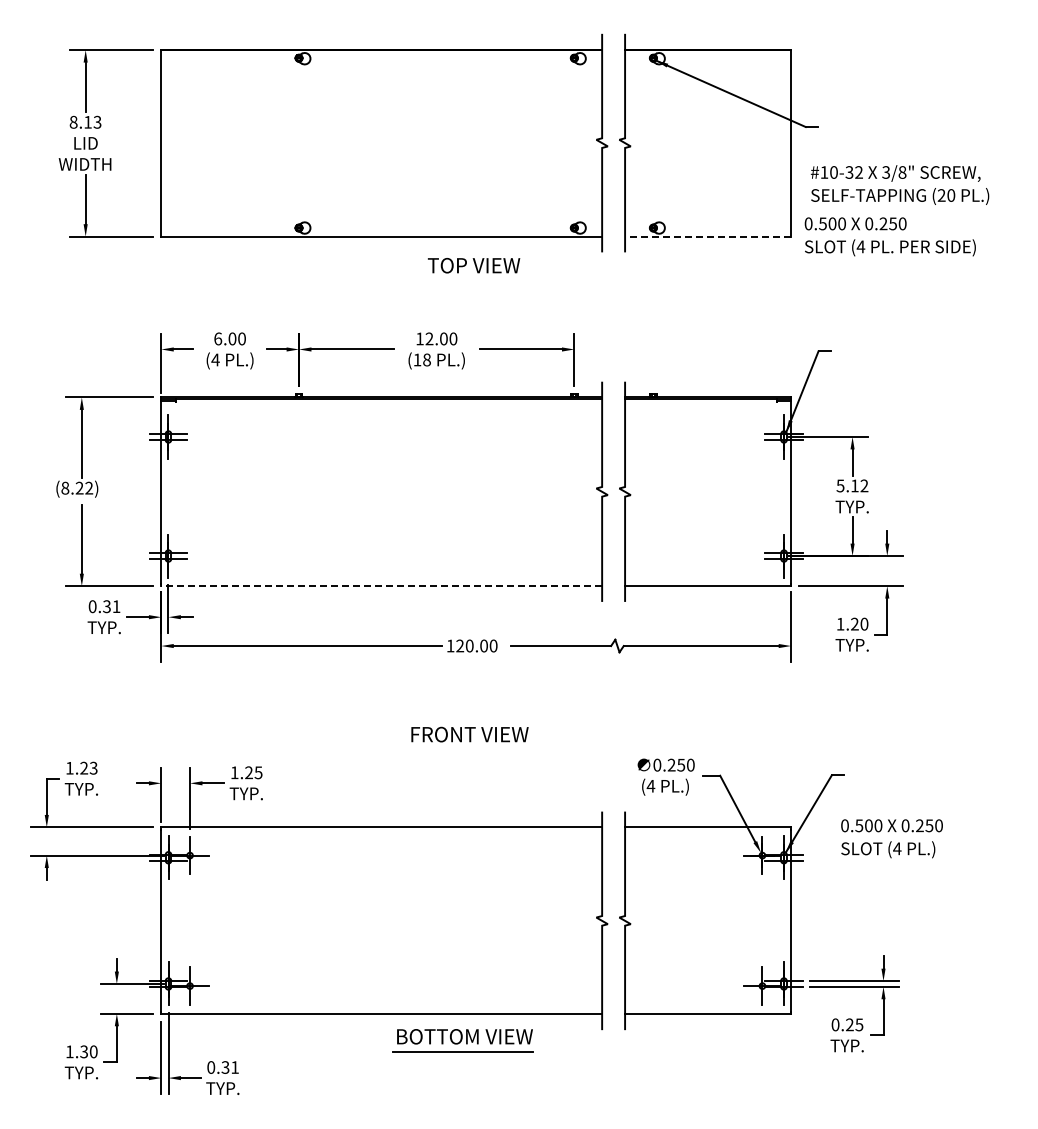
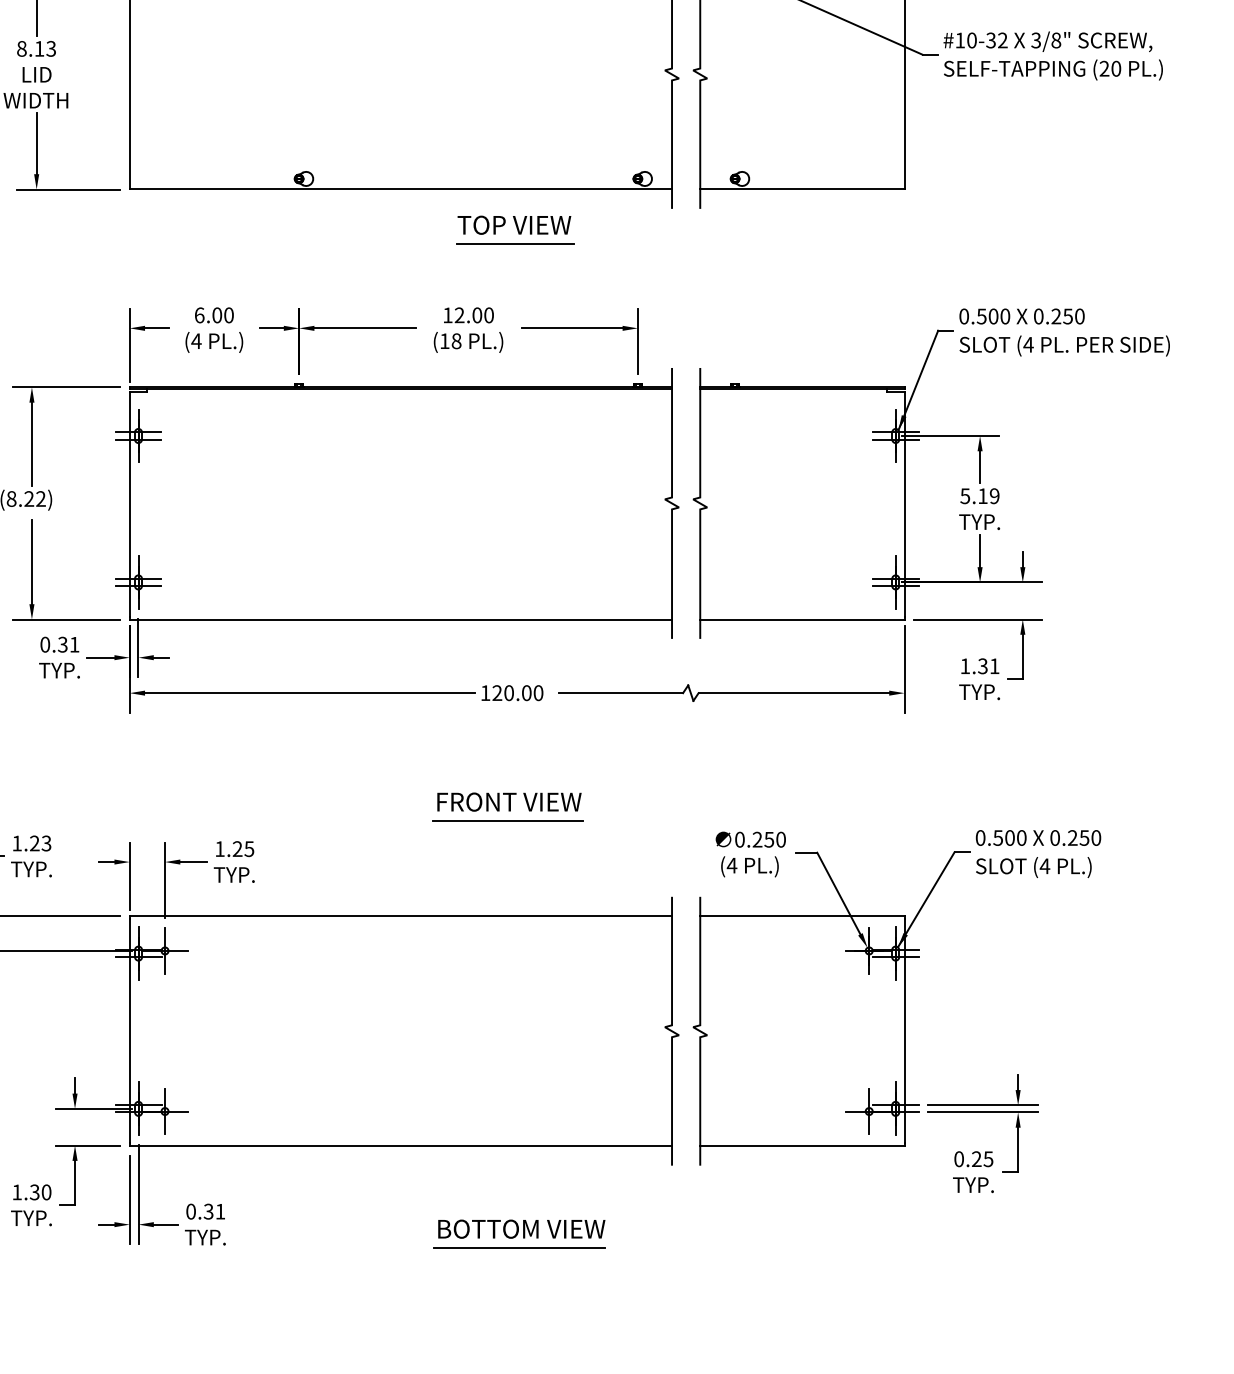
text: (899, 184) -> (1052, 55), moved
line: (707, 236) -> (801, 189), dashed -> solid
text: (889, 236) -> (1063, 332), moved
line: (474, 281) -> (514, 244), added
text: (864, 486) -> (994, 496), 5.12 -> 5.19
line: (381, 586) -> (400, 619), dashed -> solid
text: (859, 623) -> (988, 665), 1.20 -> 1.31
line: (468, 750) -> (507, 821), added
text: (891, 838) -> (1037, 853), moved
part: (462, 1040) -> (518, 1233), moved

